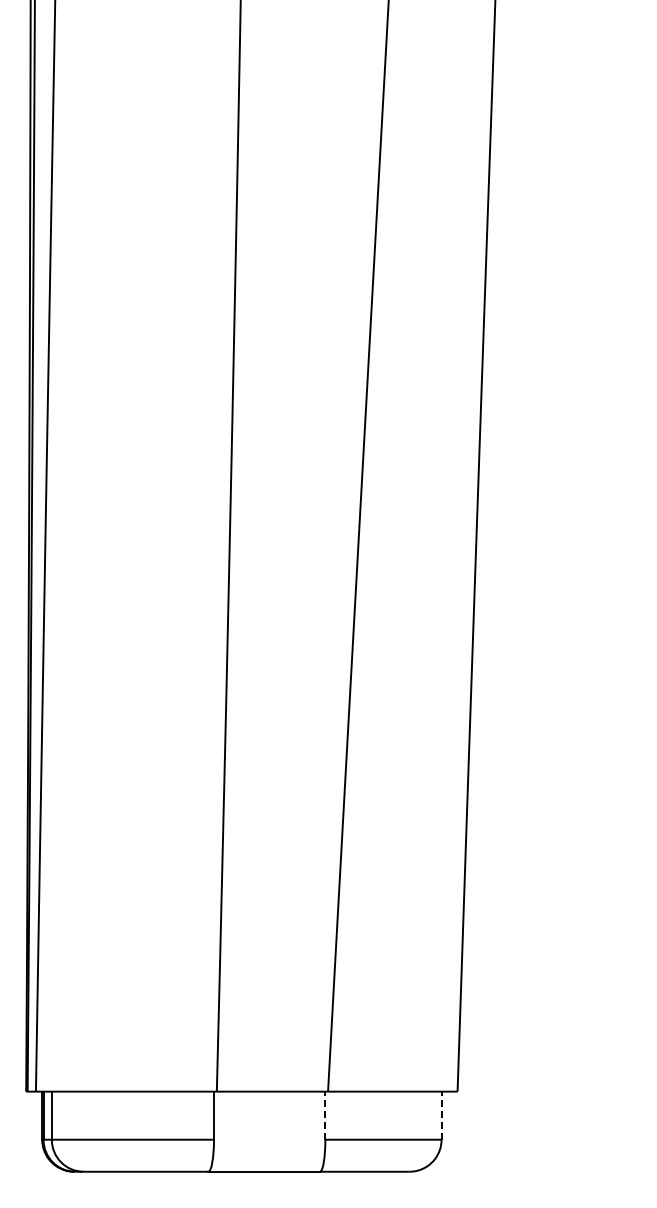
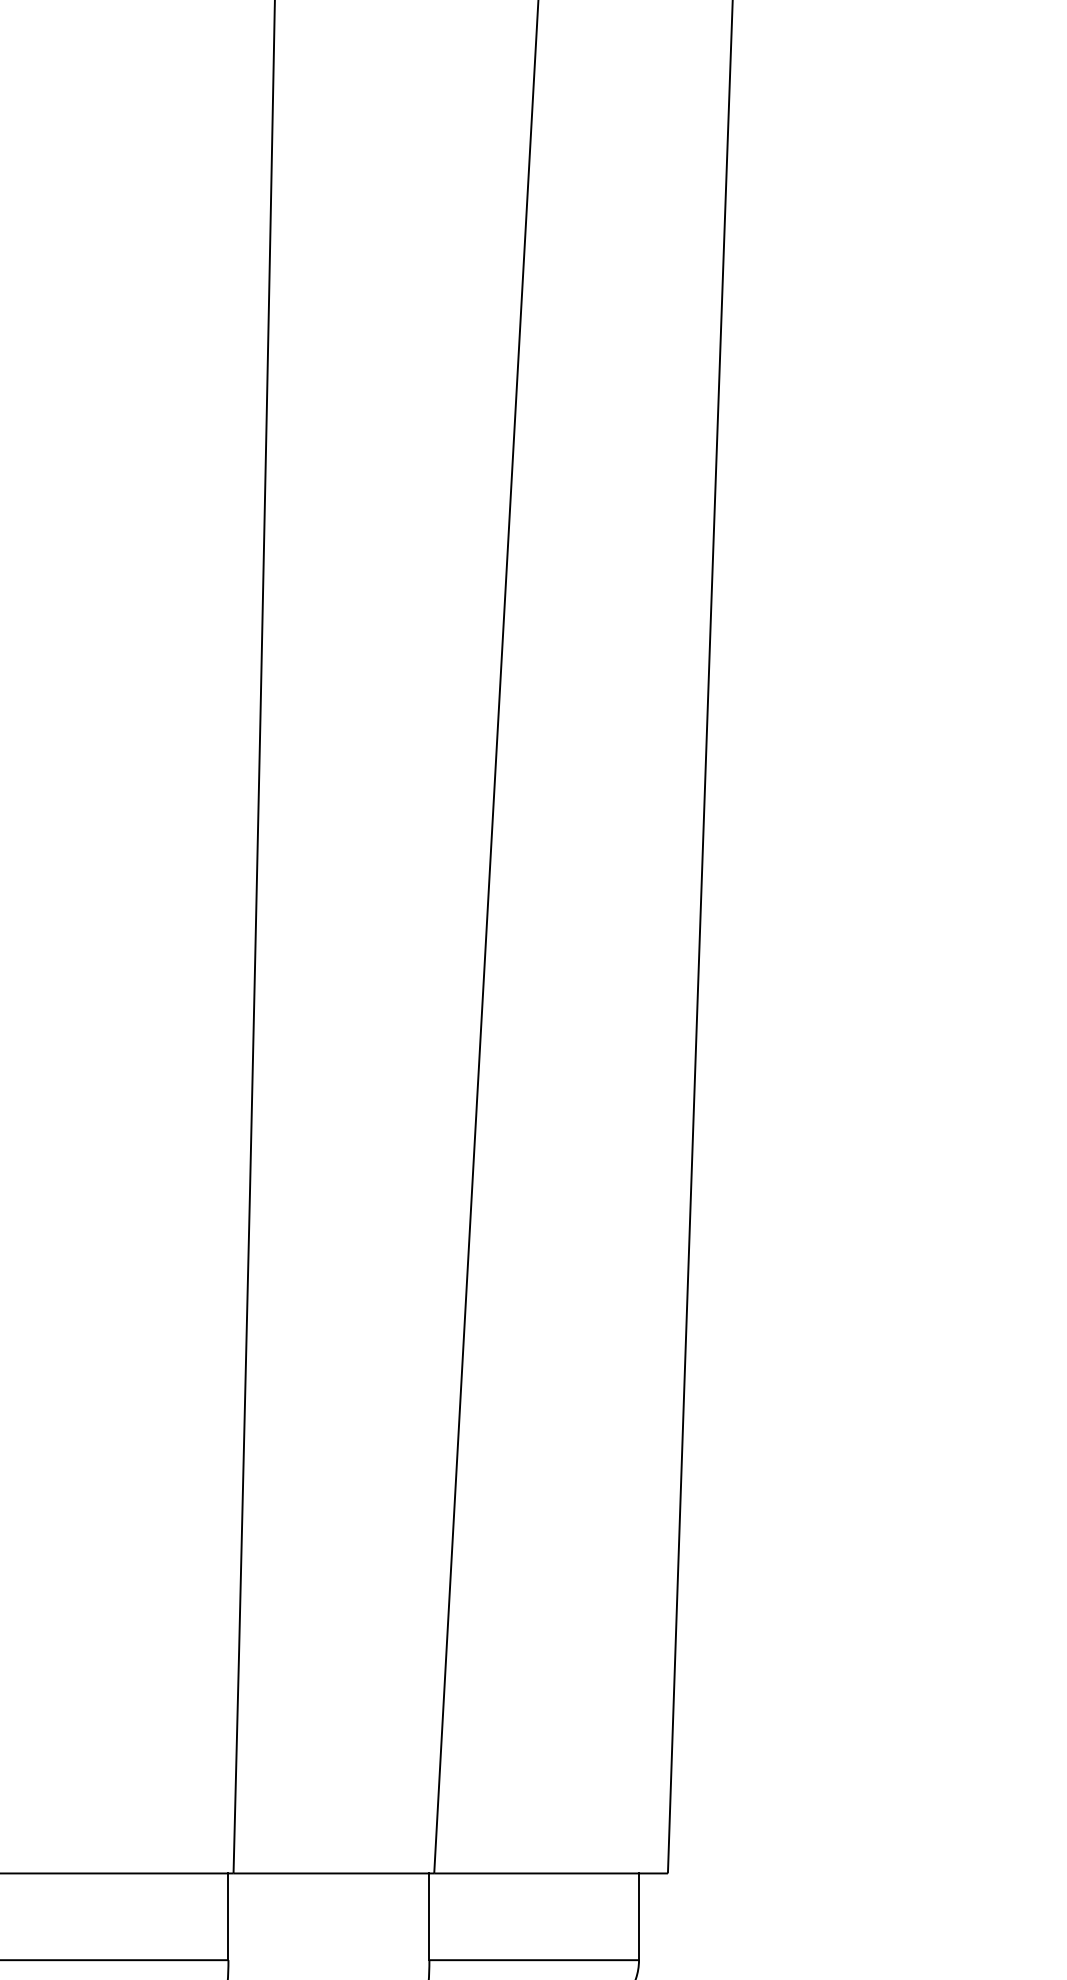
line: (325, 1115) -> (429, 1916), dashed -> solid
line: (441, 1115) -> (638, 1916), dashed -> solid

